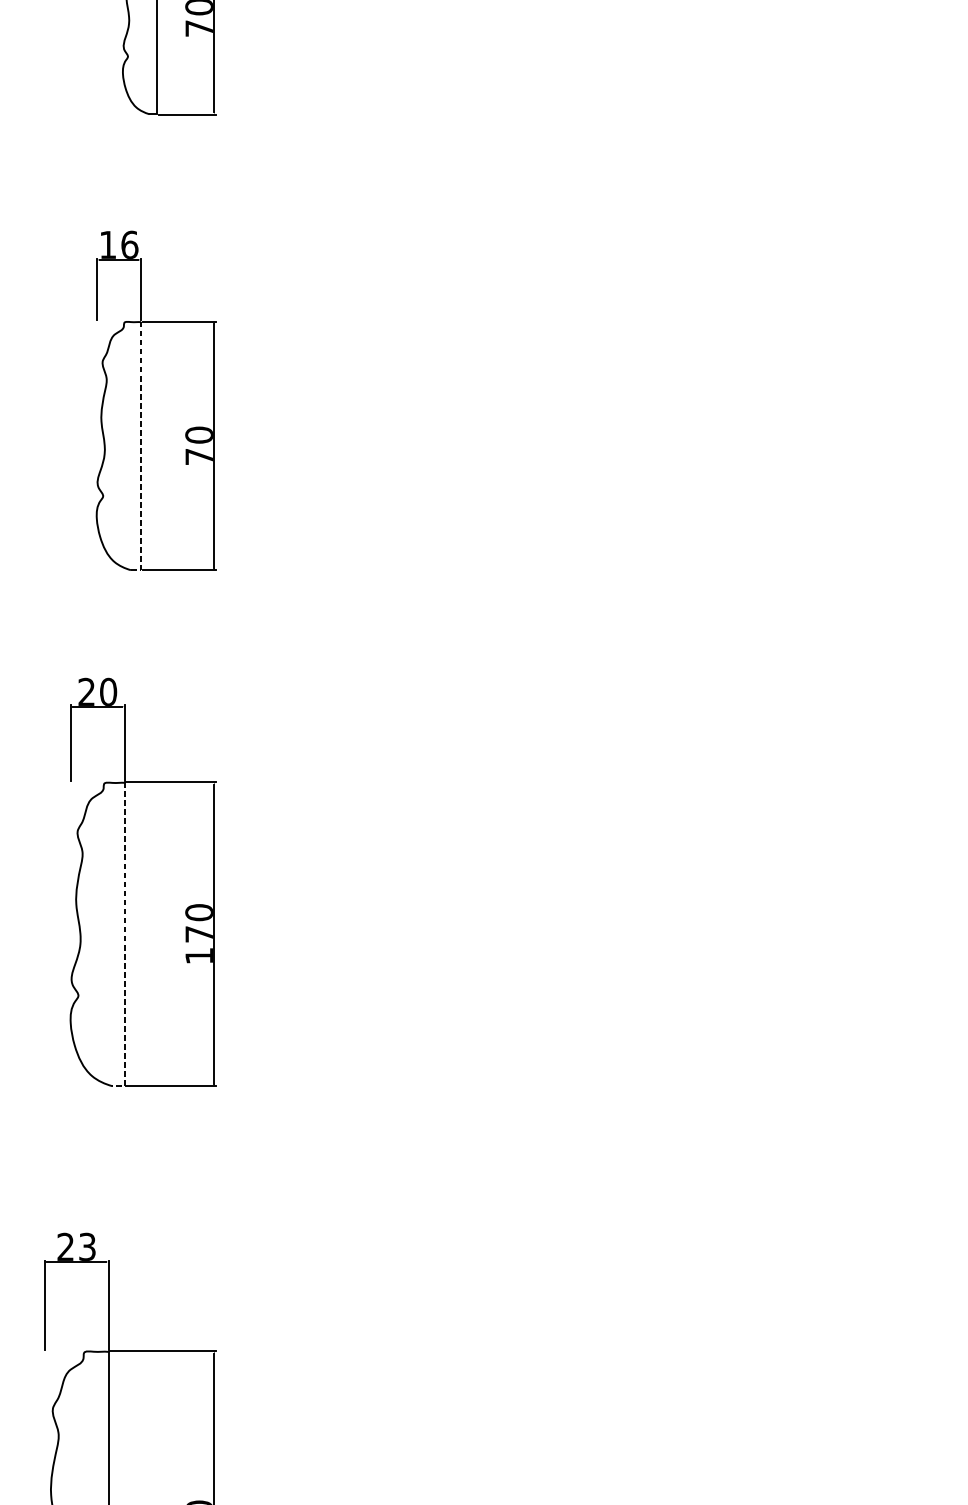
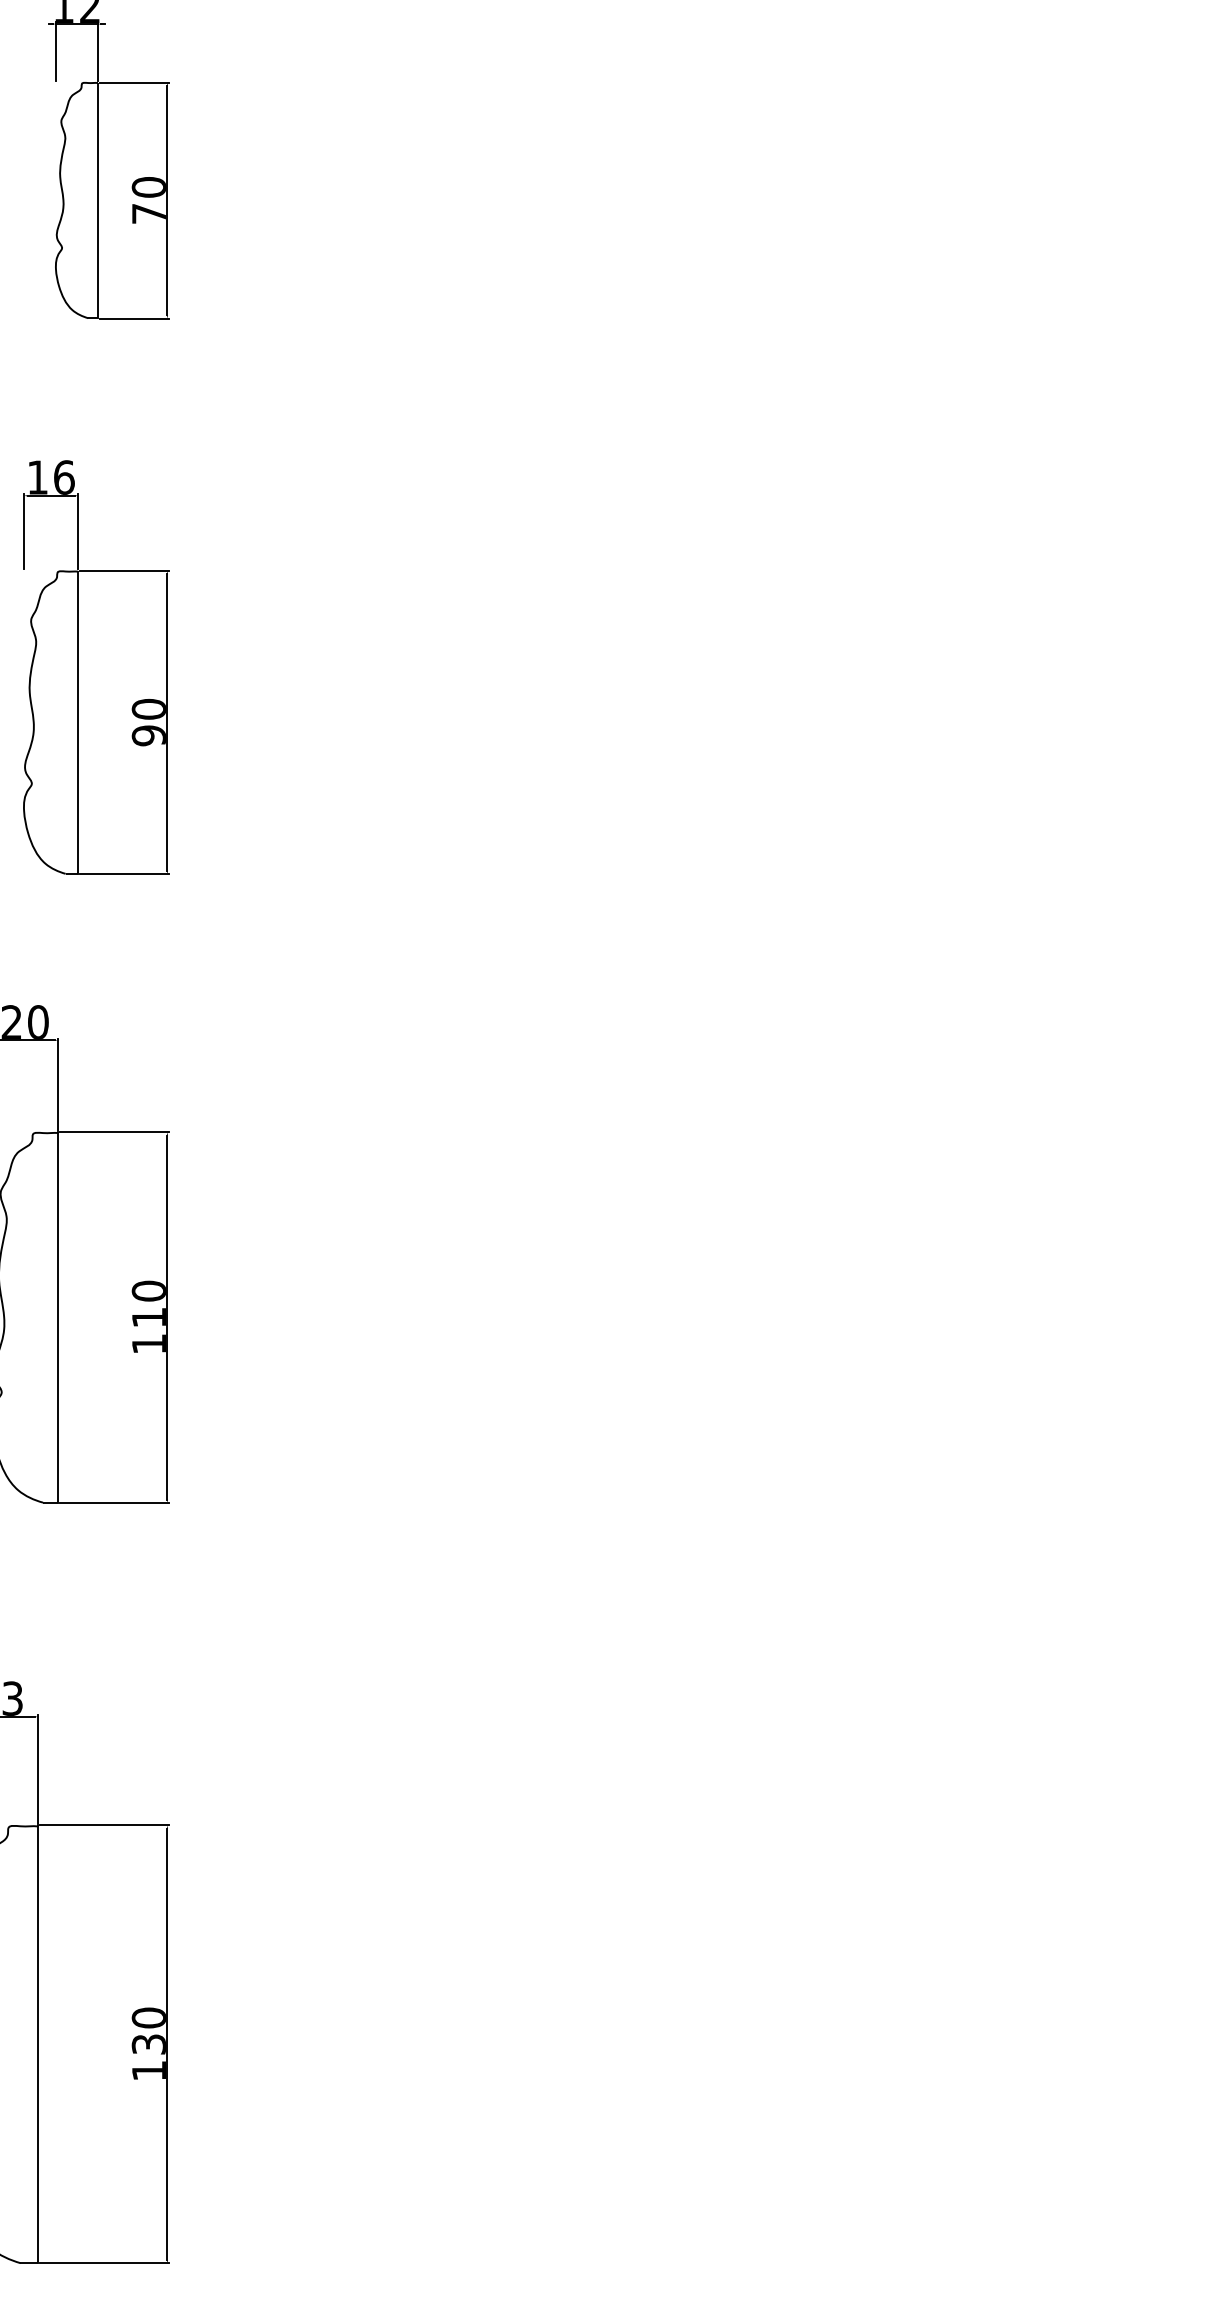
line: (141, 451) -> (78, 729), dashed -> solid
text: (198, 456) -> (148, 735), 70 -> 90
text: (198, 934) -> (148, 1317), 170 -> 110
line: (125, 940) -> (58, 1325), dashed -> solid

